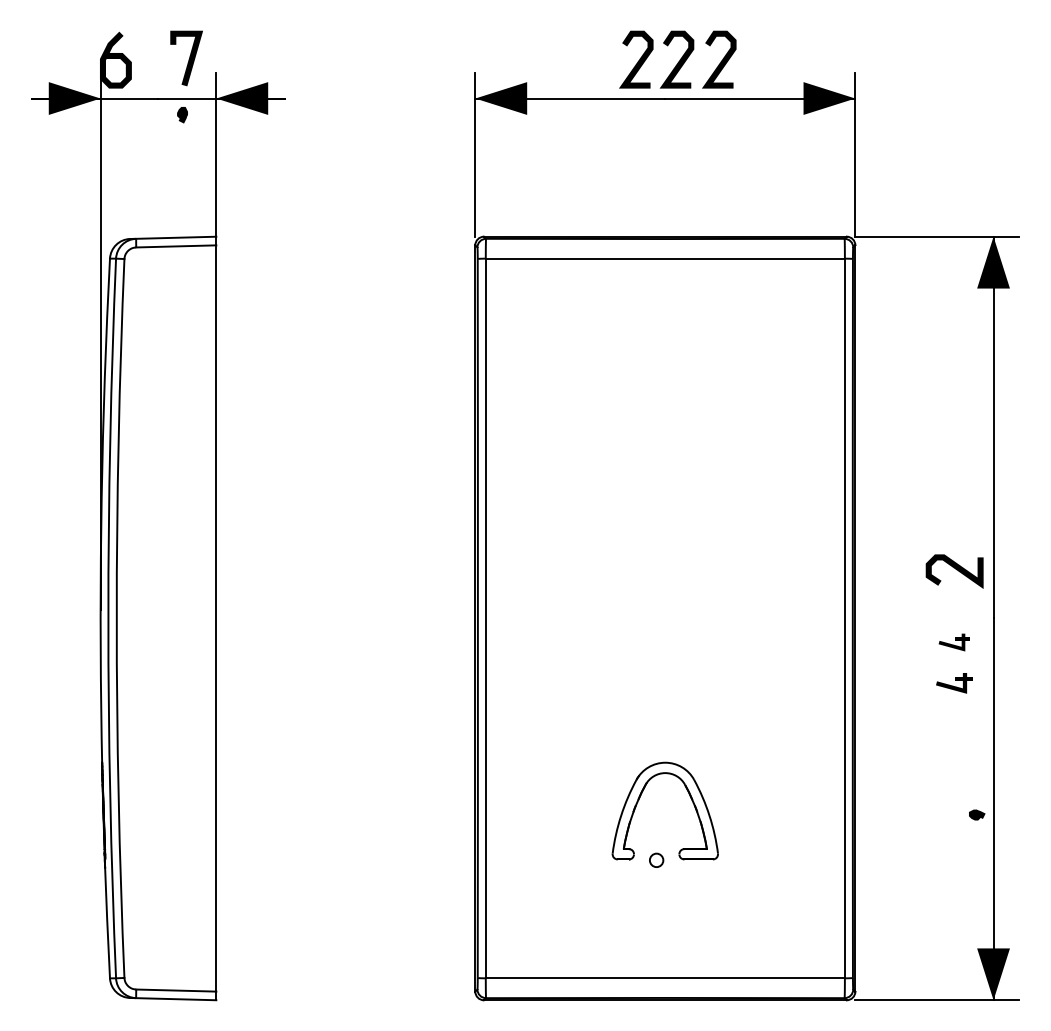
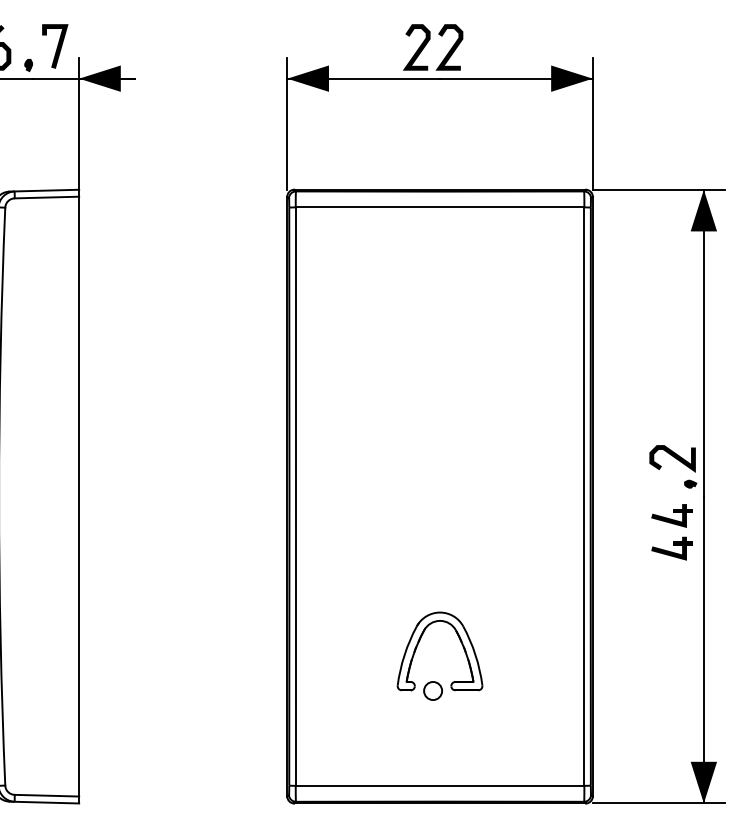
curve: (721, 60) -> (485, 48), removed
part: (182, 115) -> (28, 65), moved
part: (954, 642) -> (672, 515), size x1.67
part: (954, 683) -> (672, 548), size x1.43
part: (977, 814) -> (690, 483), moved
circle: (656, 860) -> (432, 691), size x1.67

